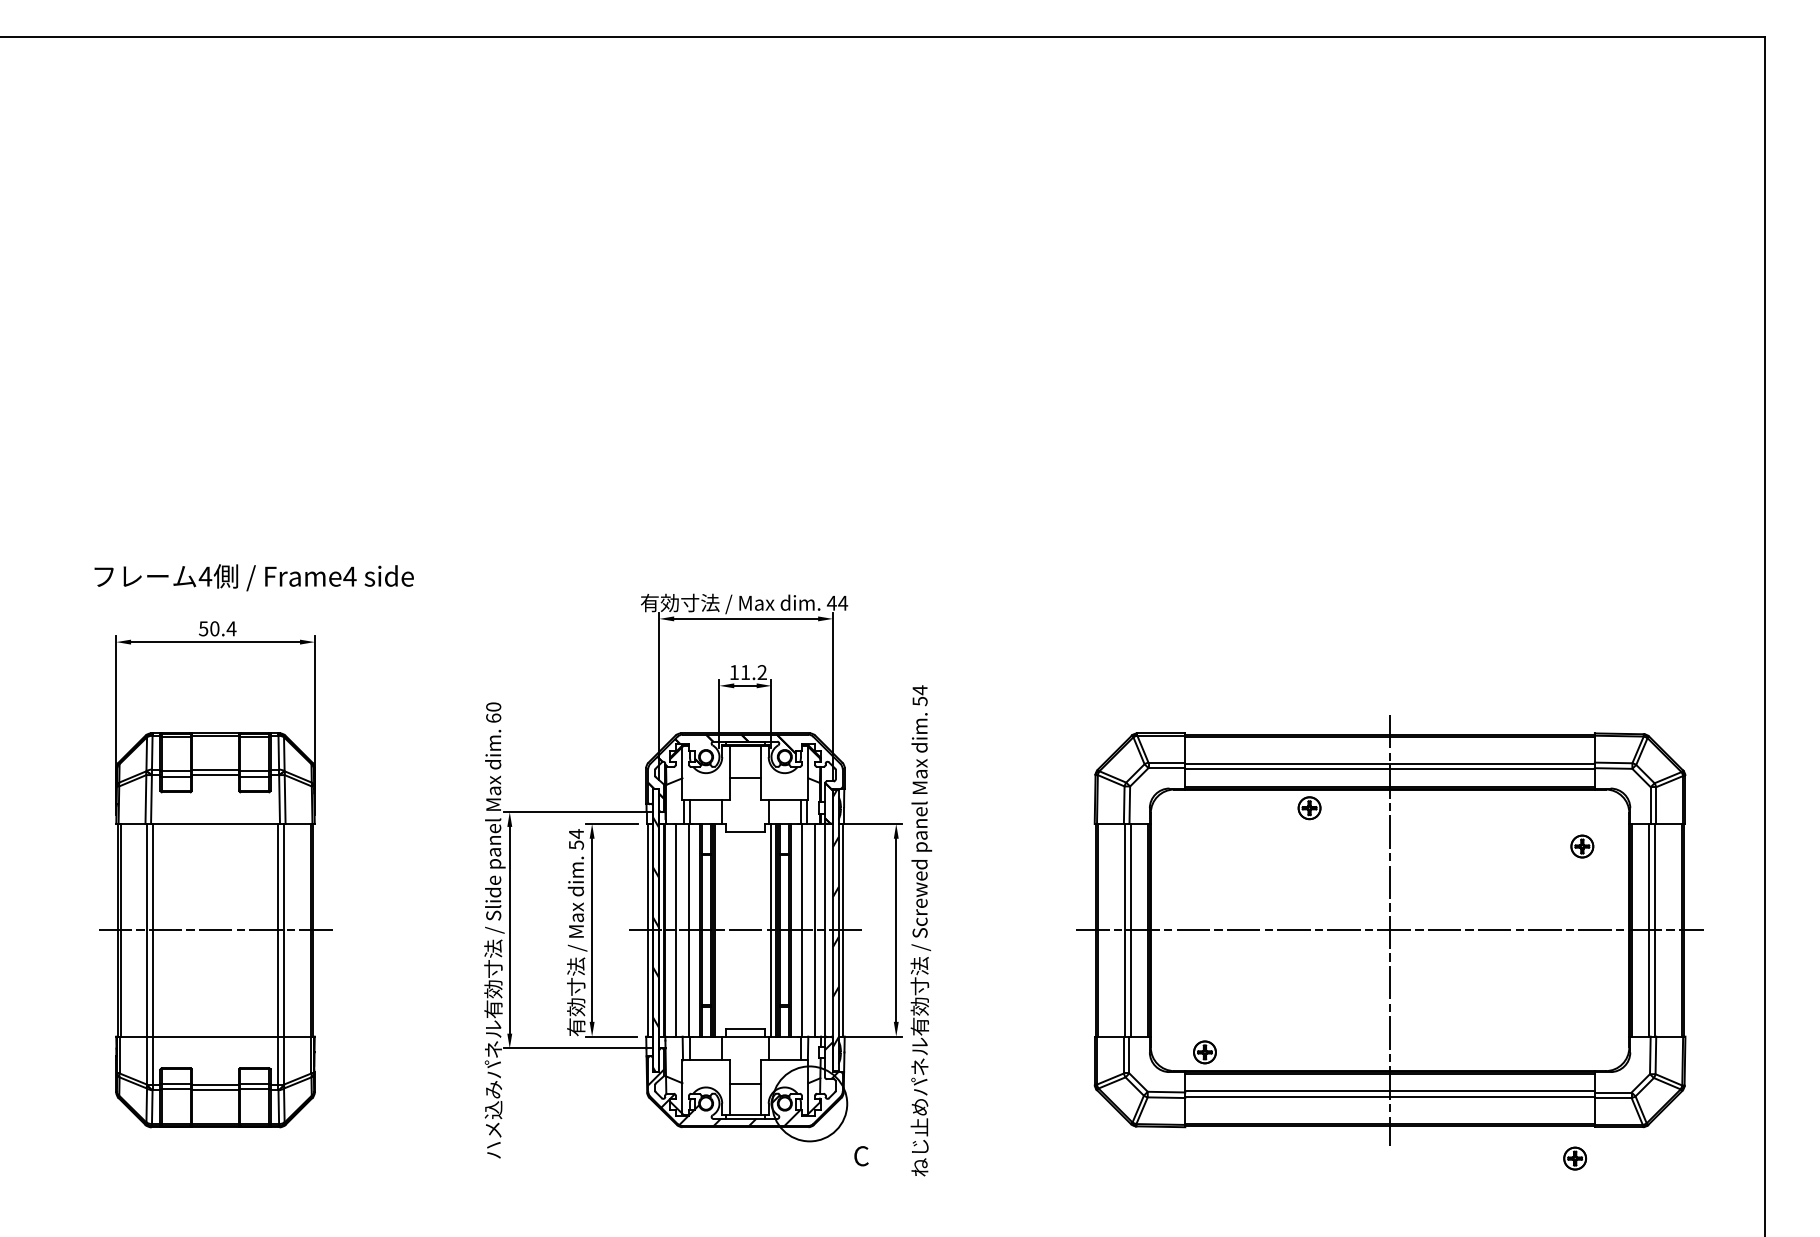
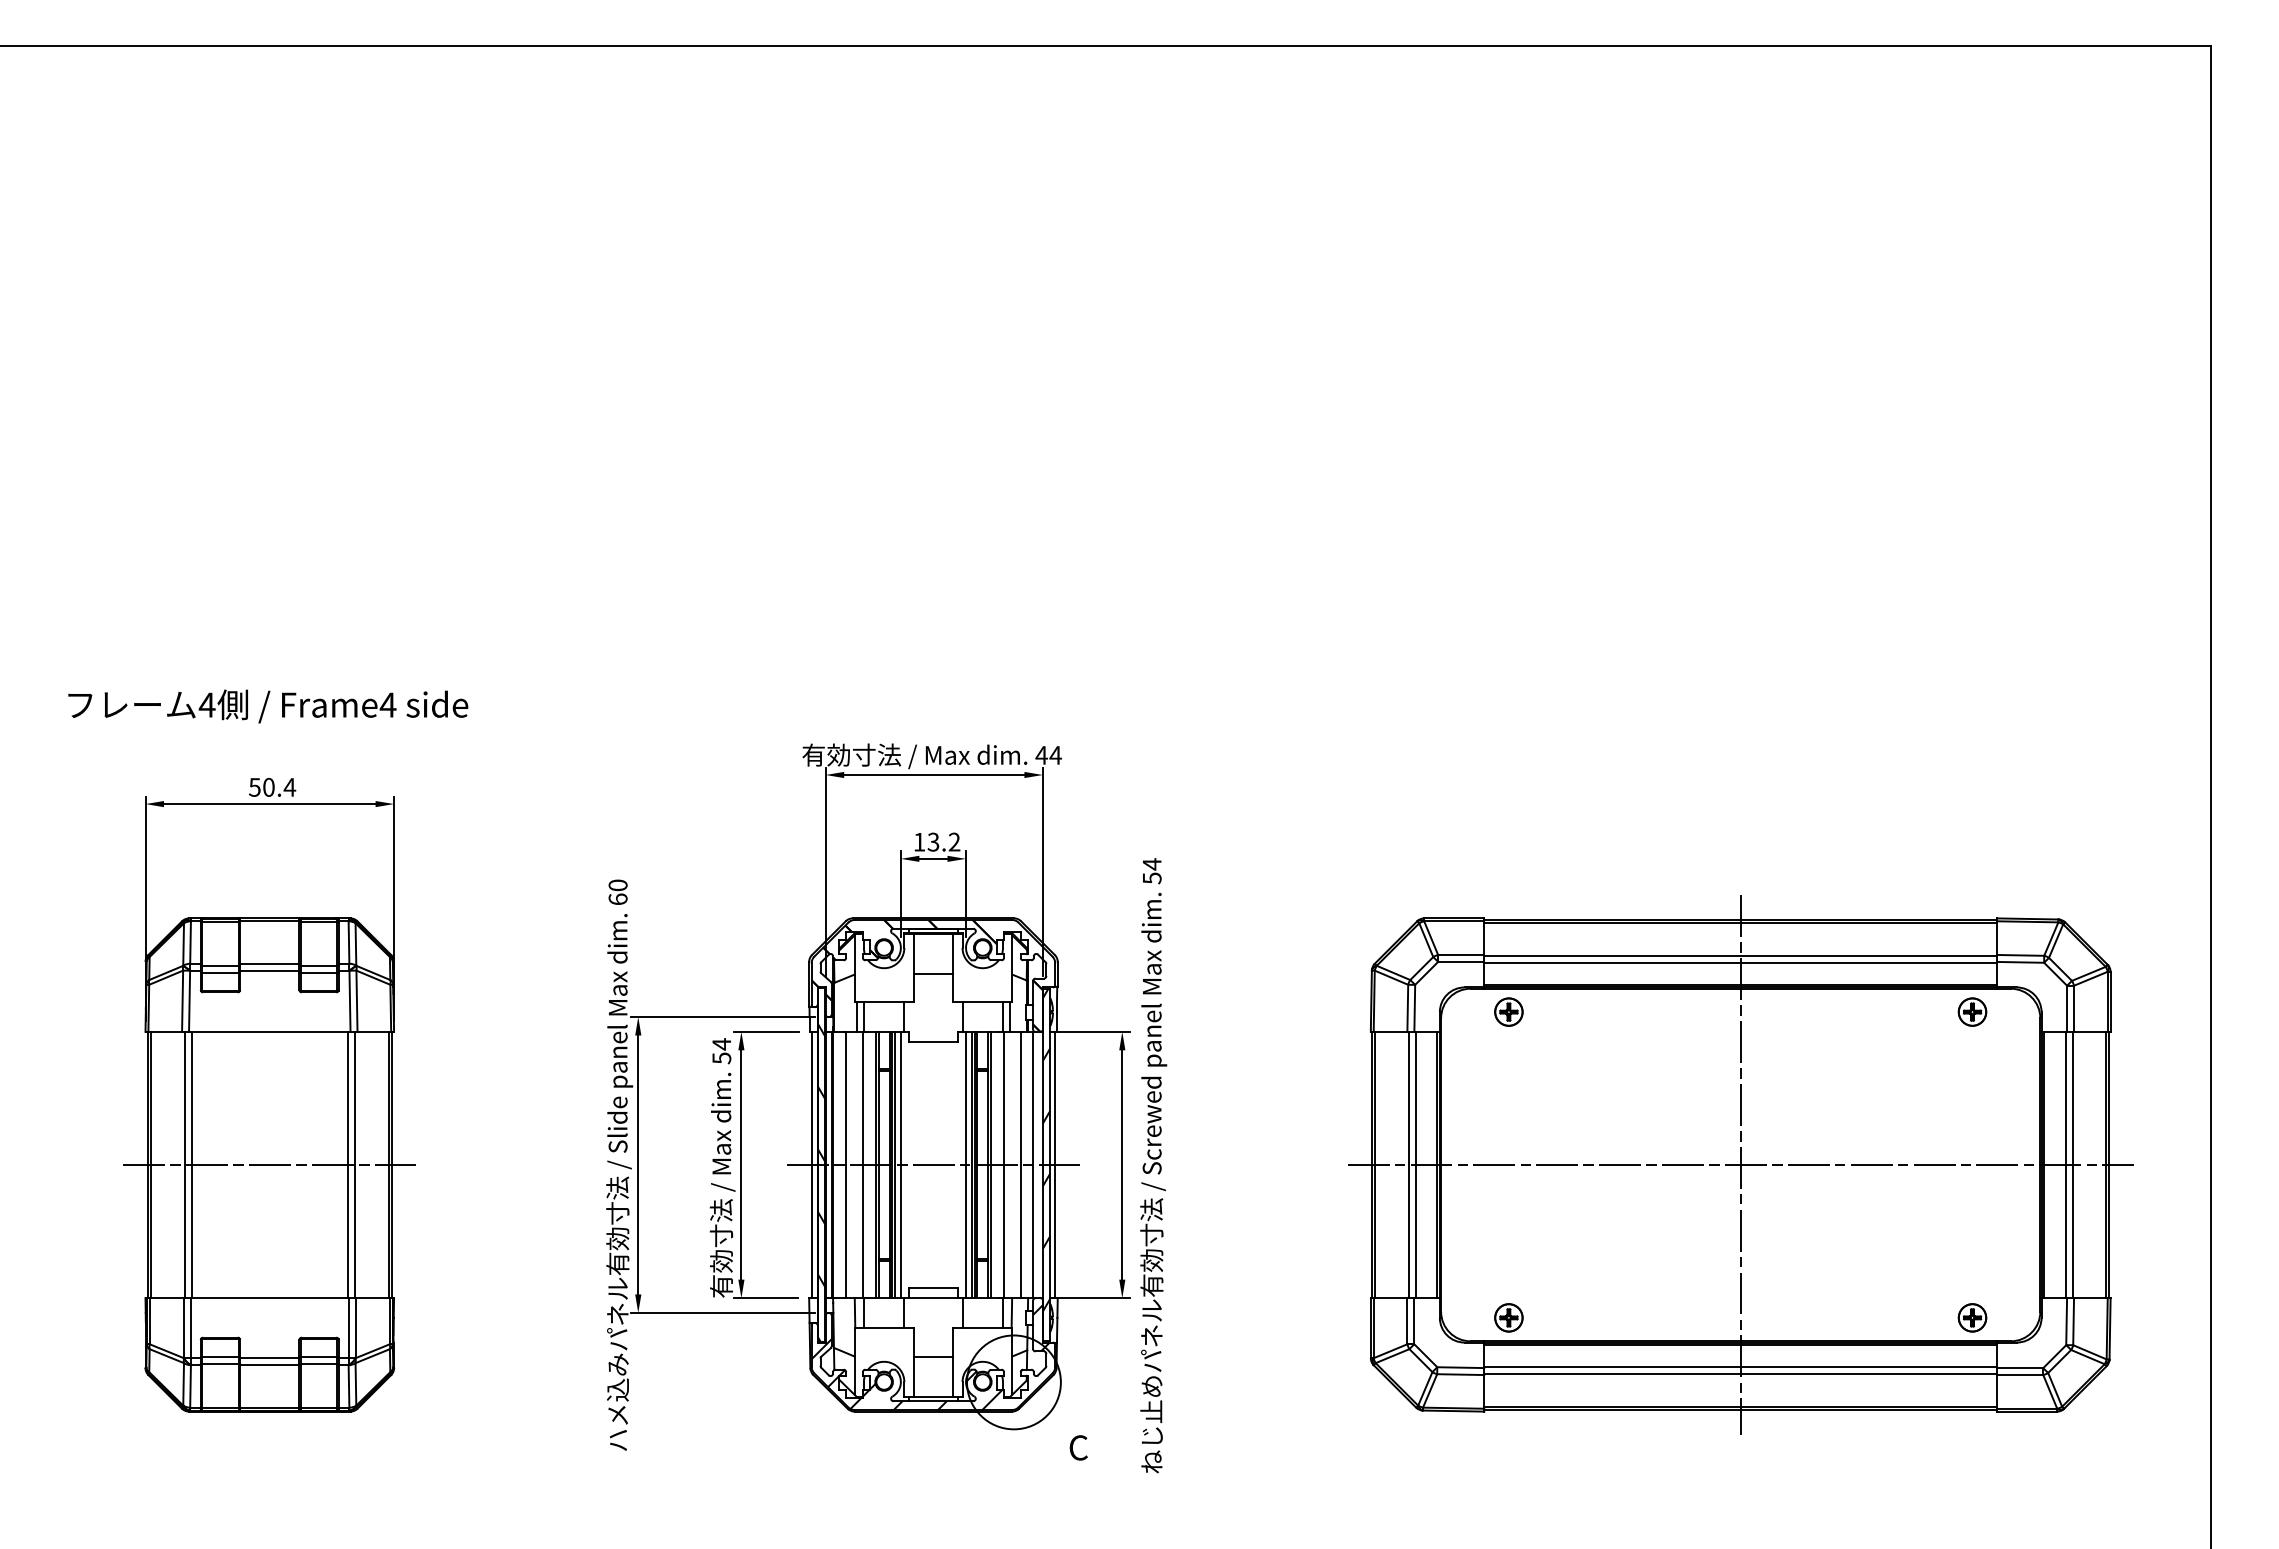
text: (254, 577) -> (268, 706), moved
text: (745, 671) -> (933, 841), 11.2 -> 13.2
part: (1309, 807) -> (1508, 1011), moved
part: (1582, 846) -> (1972, 1011), moved
line: (719, 929) -> (900, 1164), added
part: (1575, 1158) -> (1972, 1317), moved

